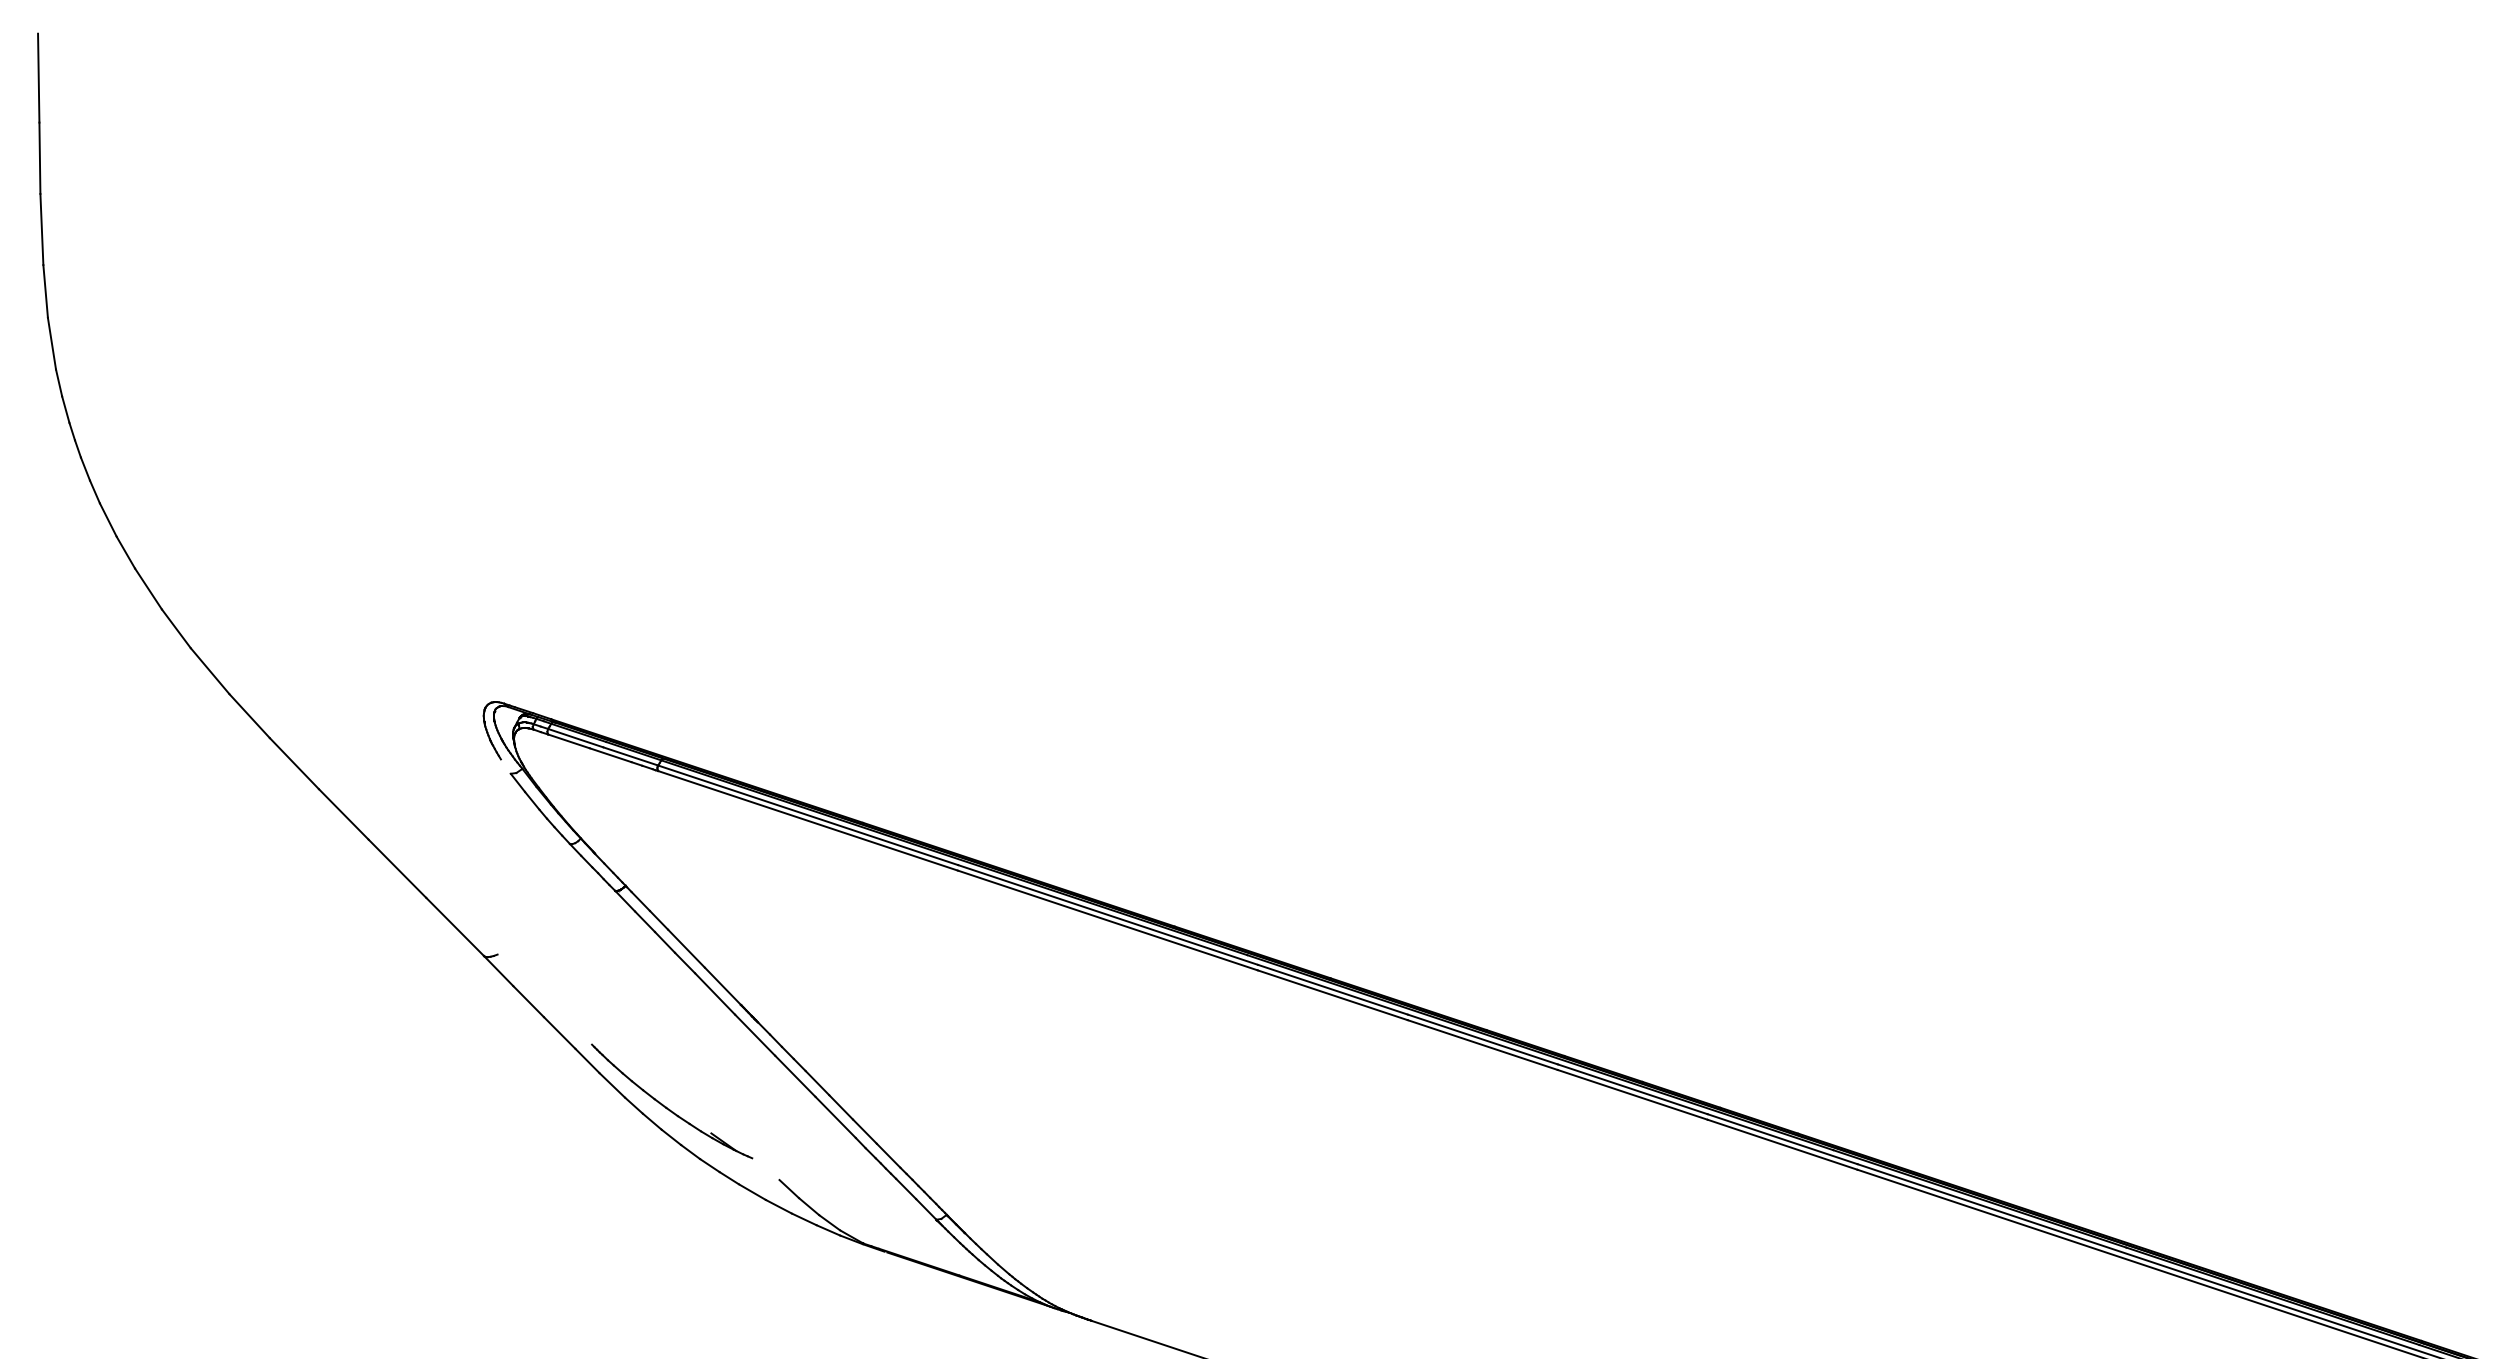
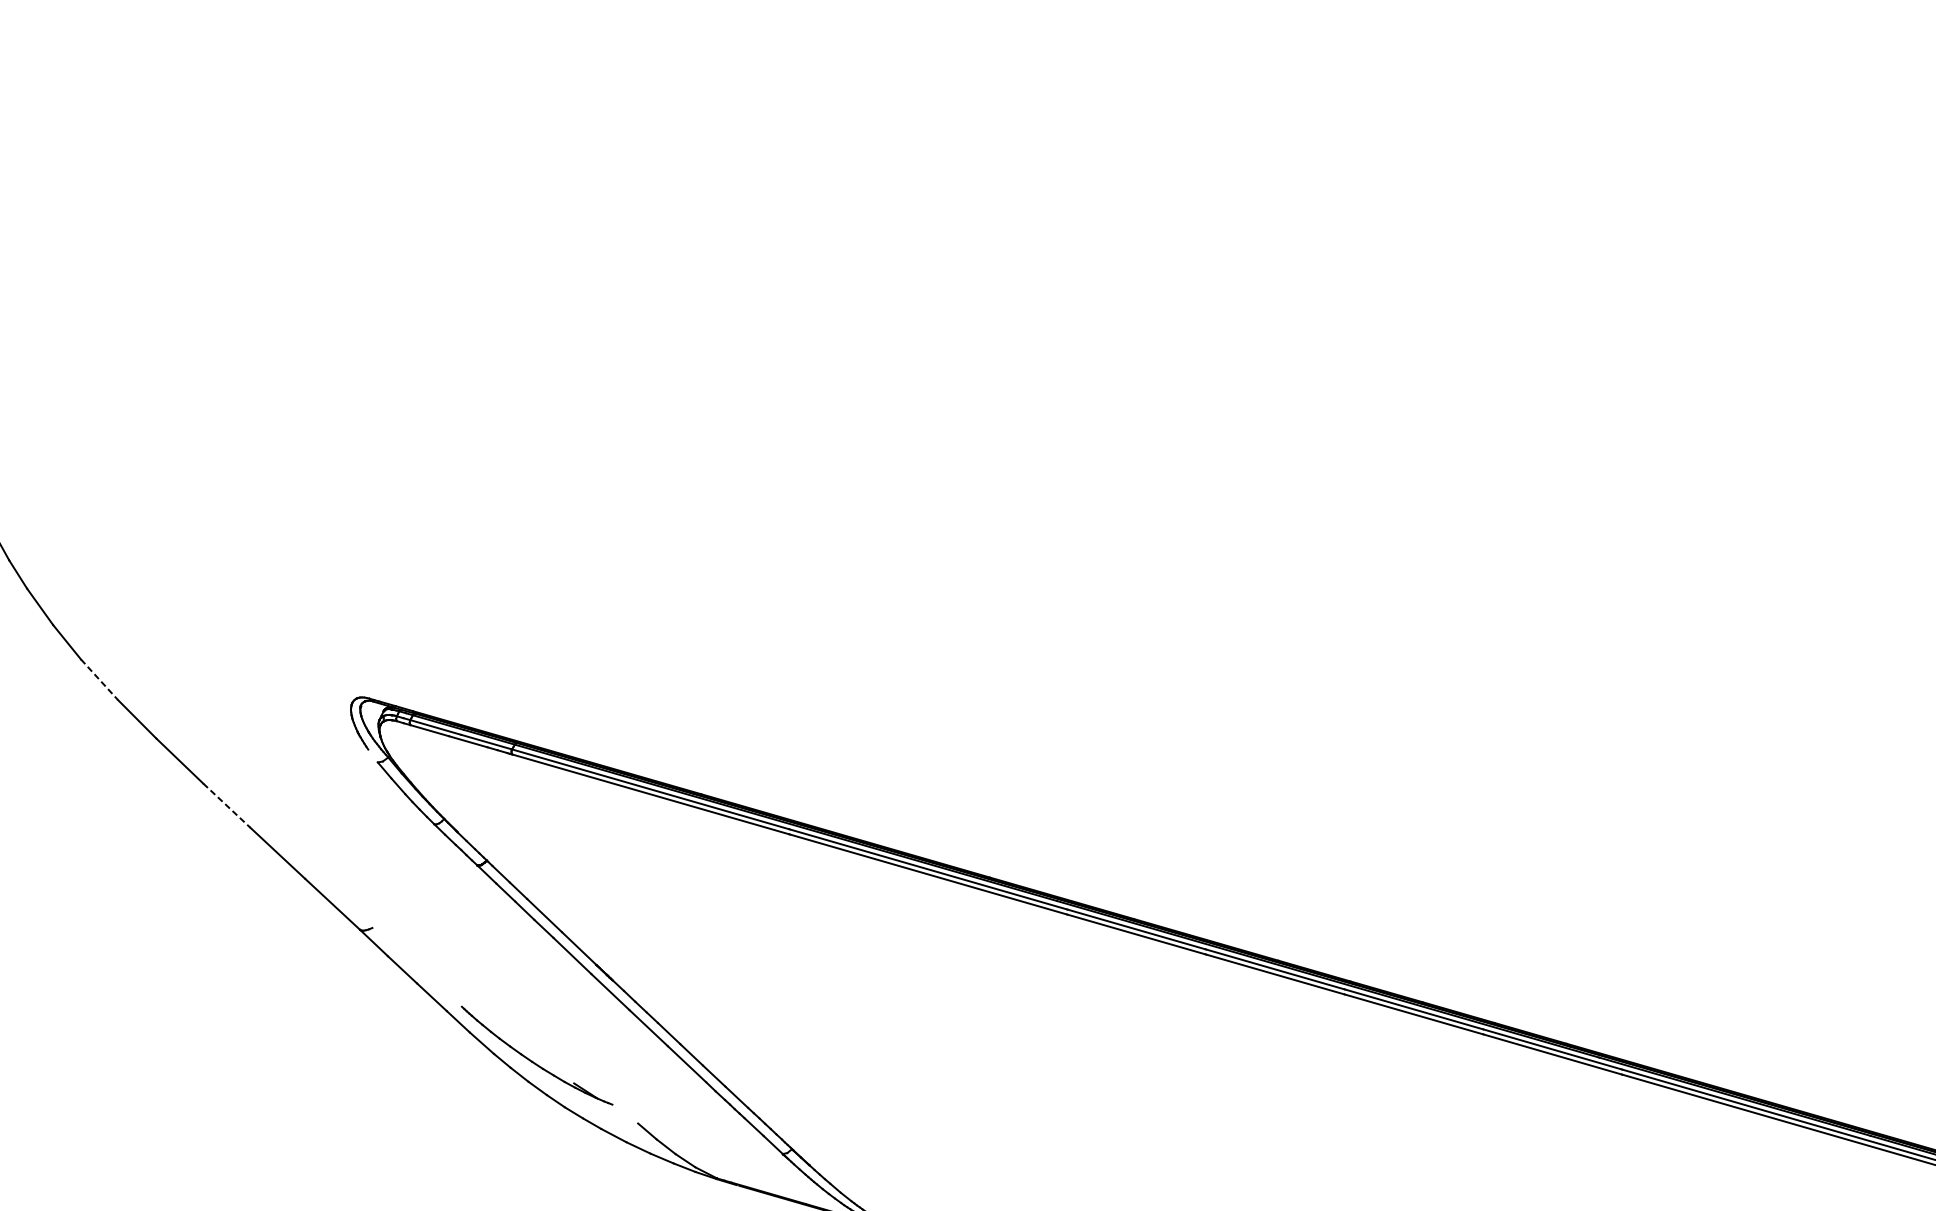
line: (210, 671) -> (99, 680), solid -> dashed
line: (344, 814) -> (227, 805), solid -> dashed

